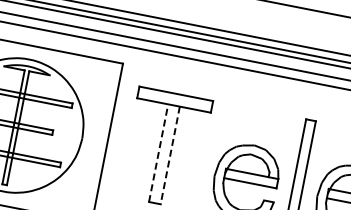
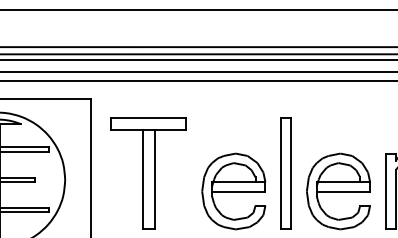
line: (158, 152) -> (142, 179), dashed -> solid
line: (170, 155) -> (154, 179), dashed -> solid

